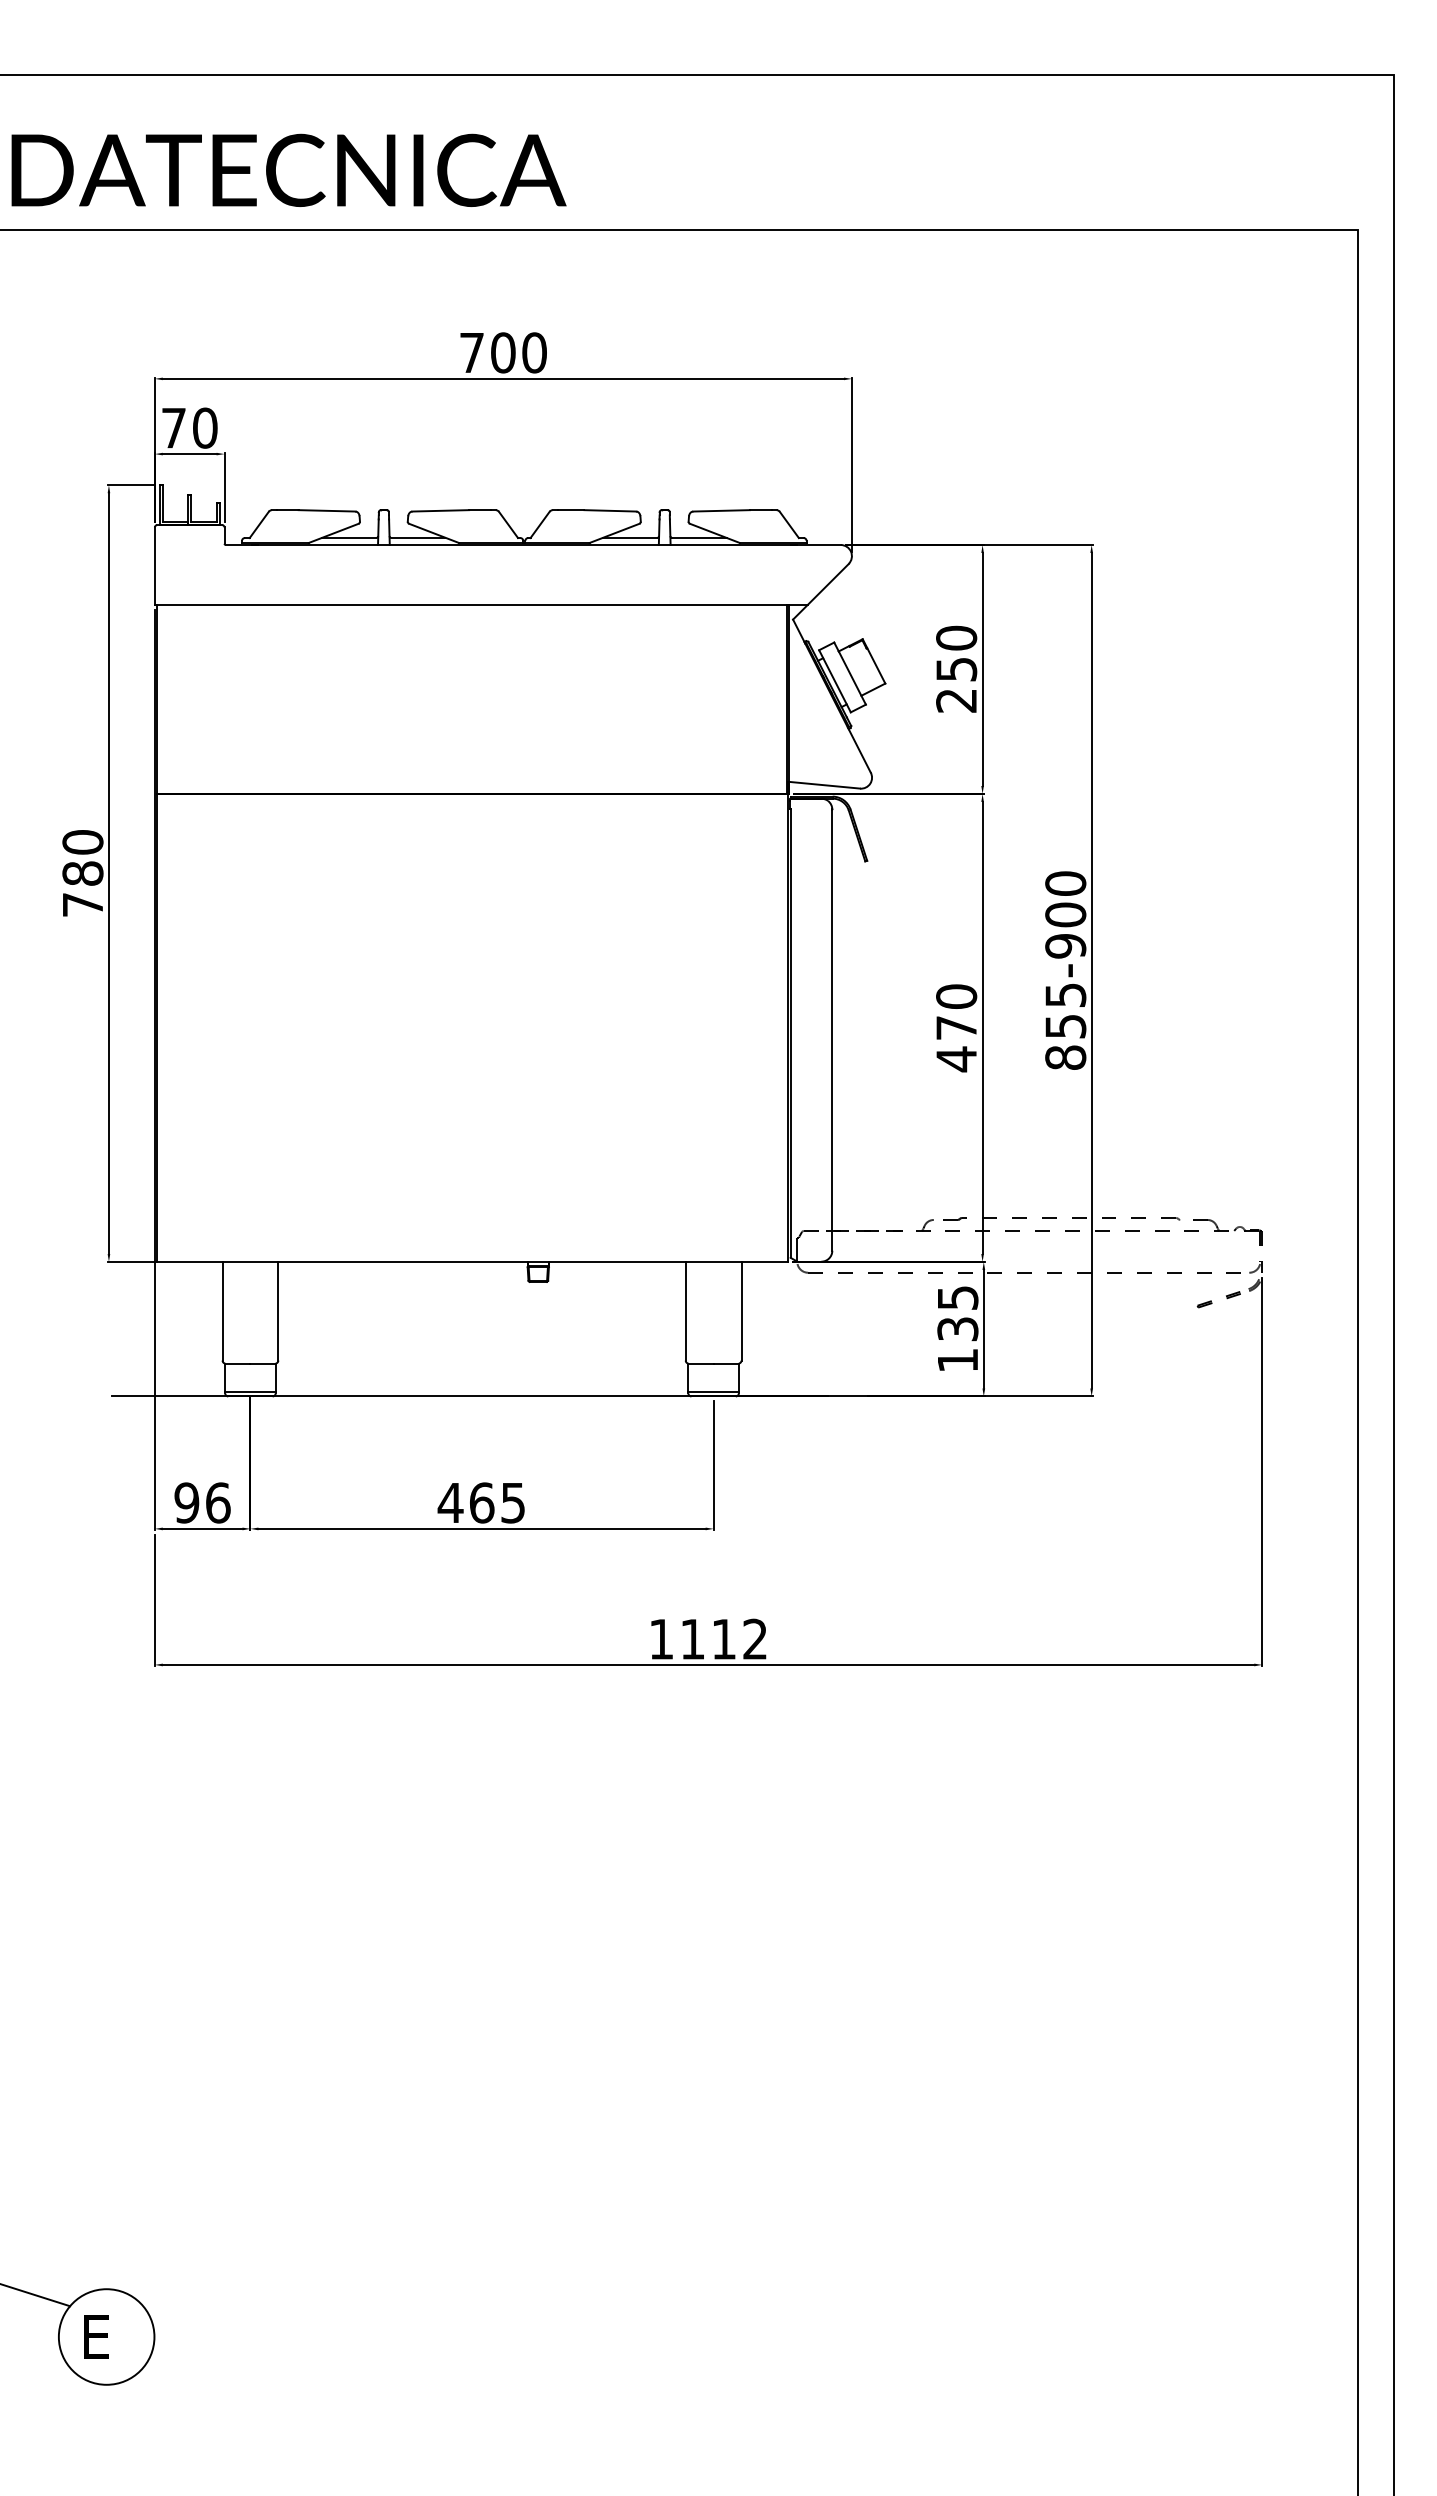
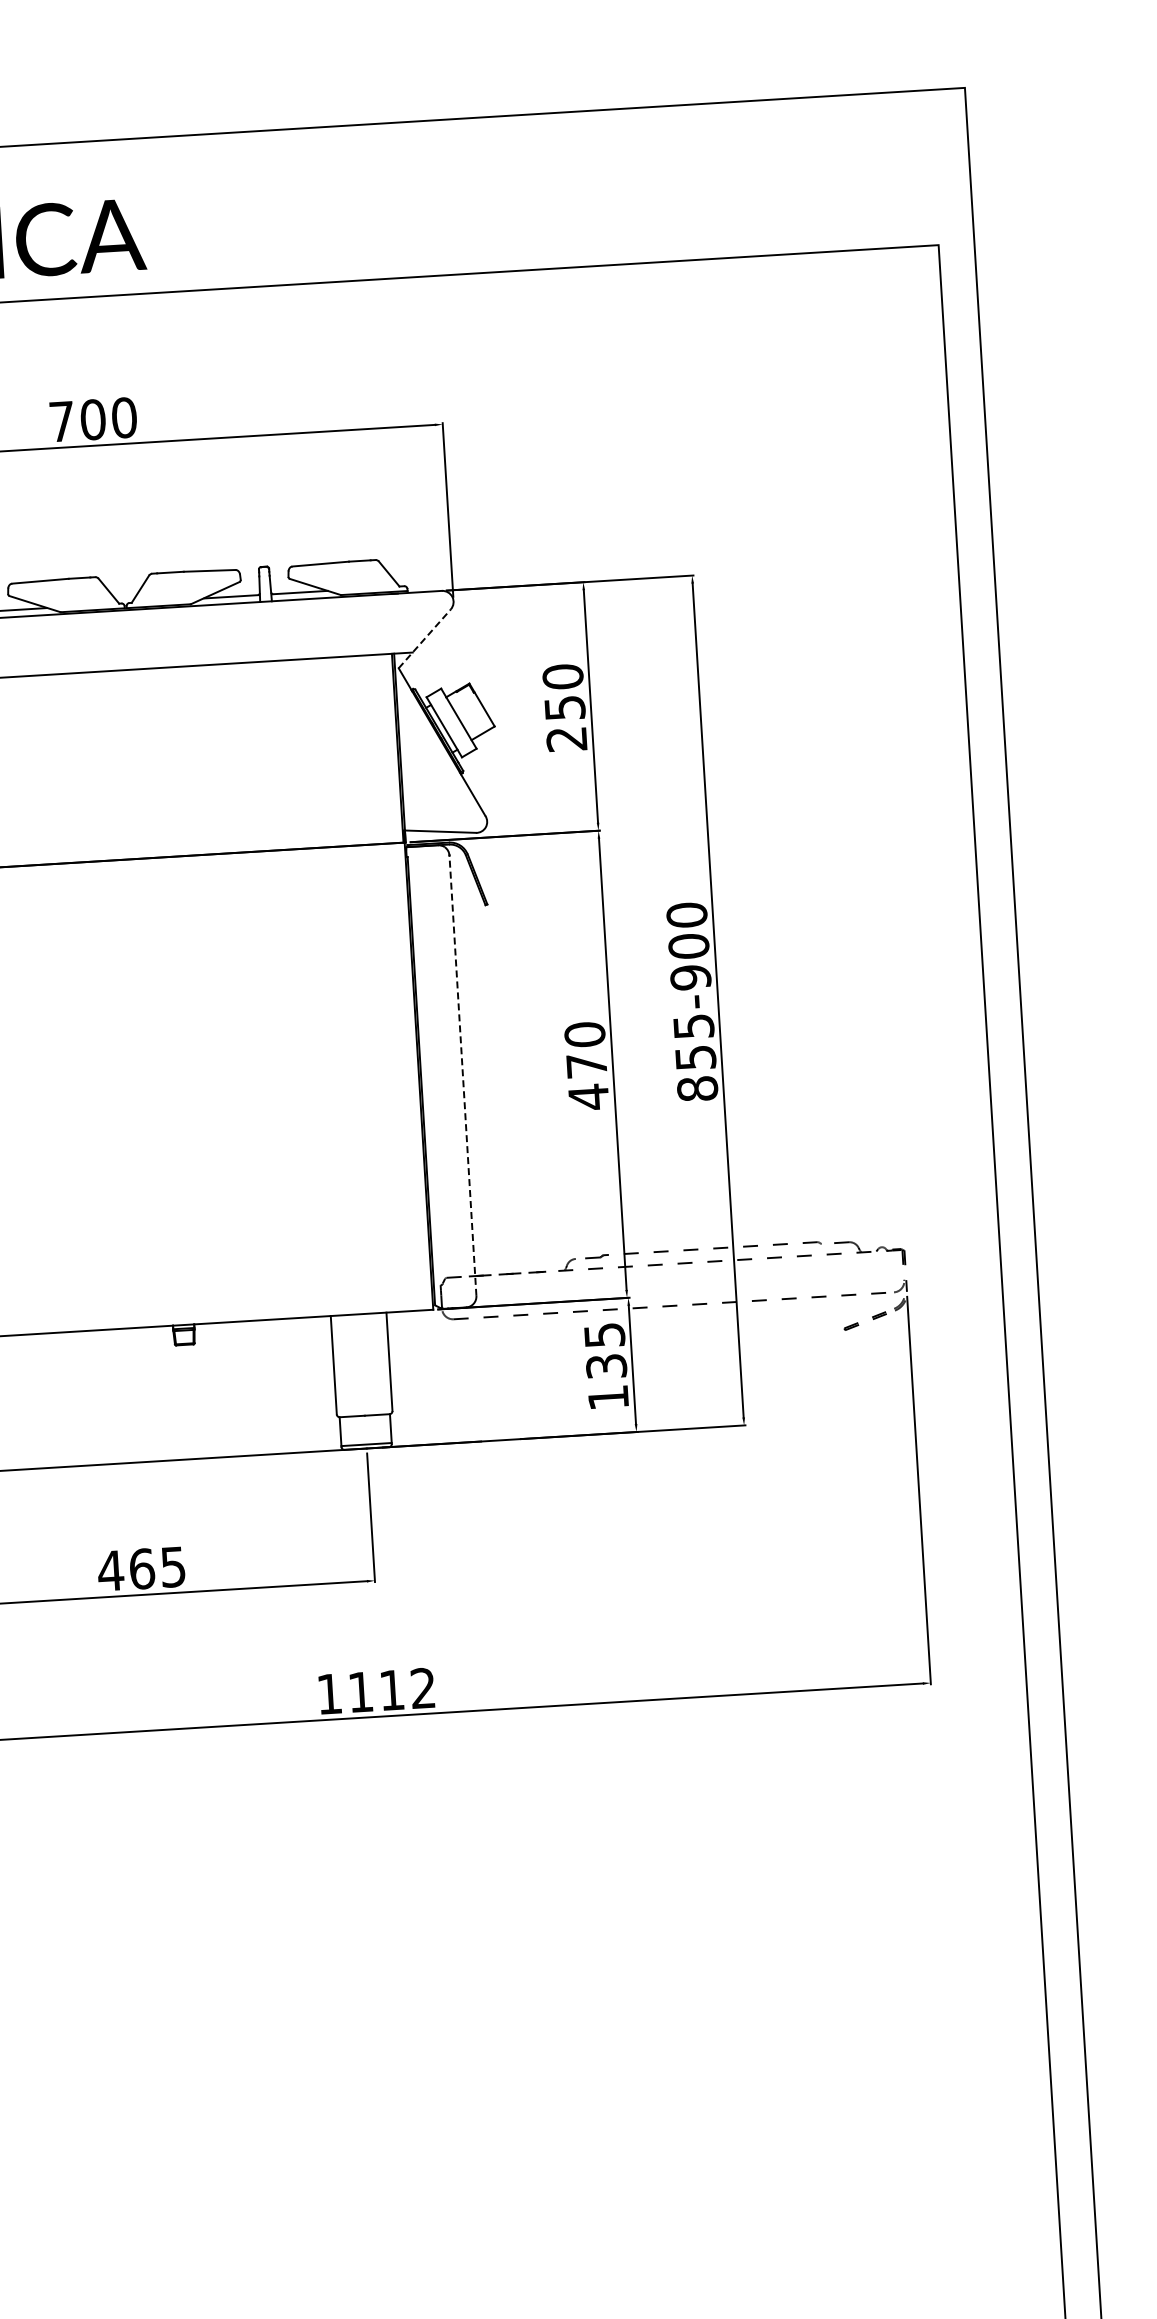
line: (821, 591) -> (425, 638), solid -> dashed
line: (832, 1030) -> (463, 1076), solid -> dashed

